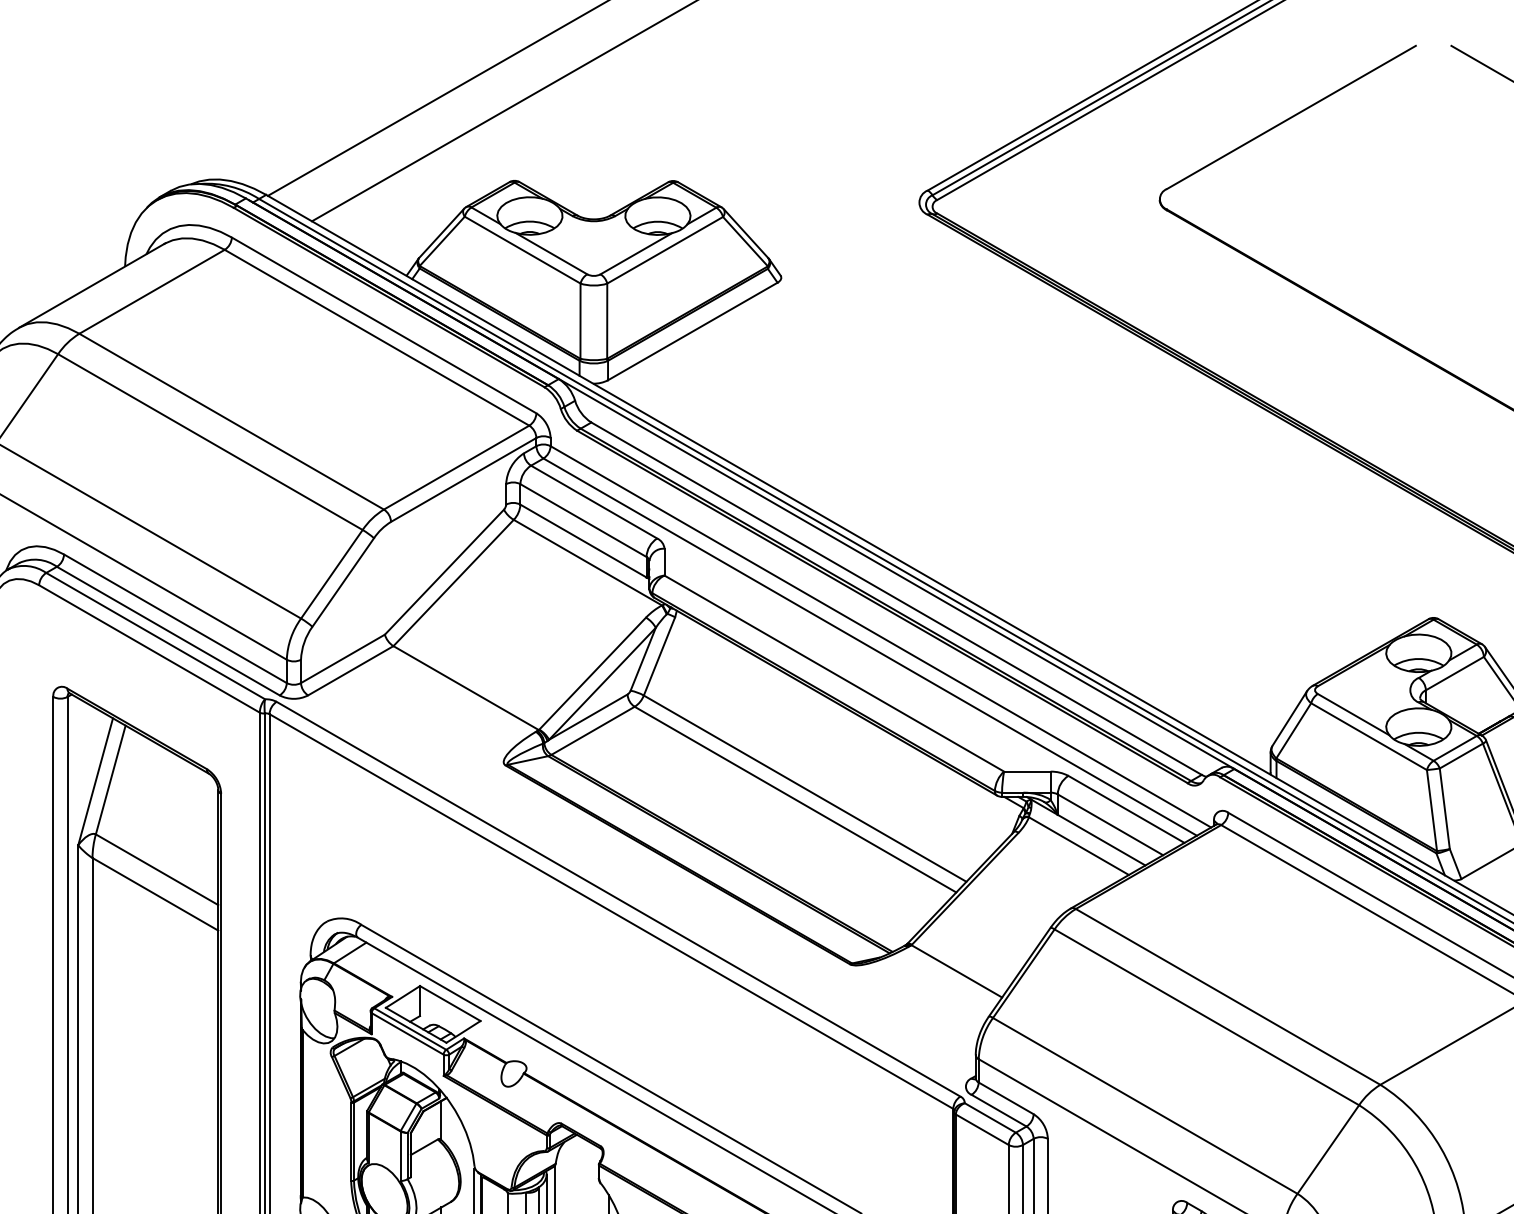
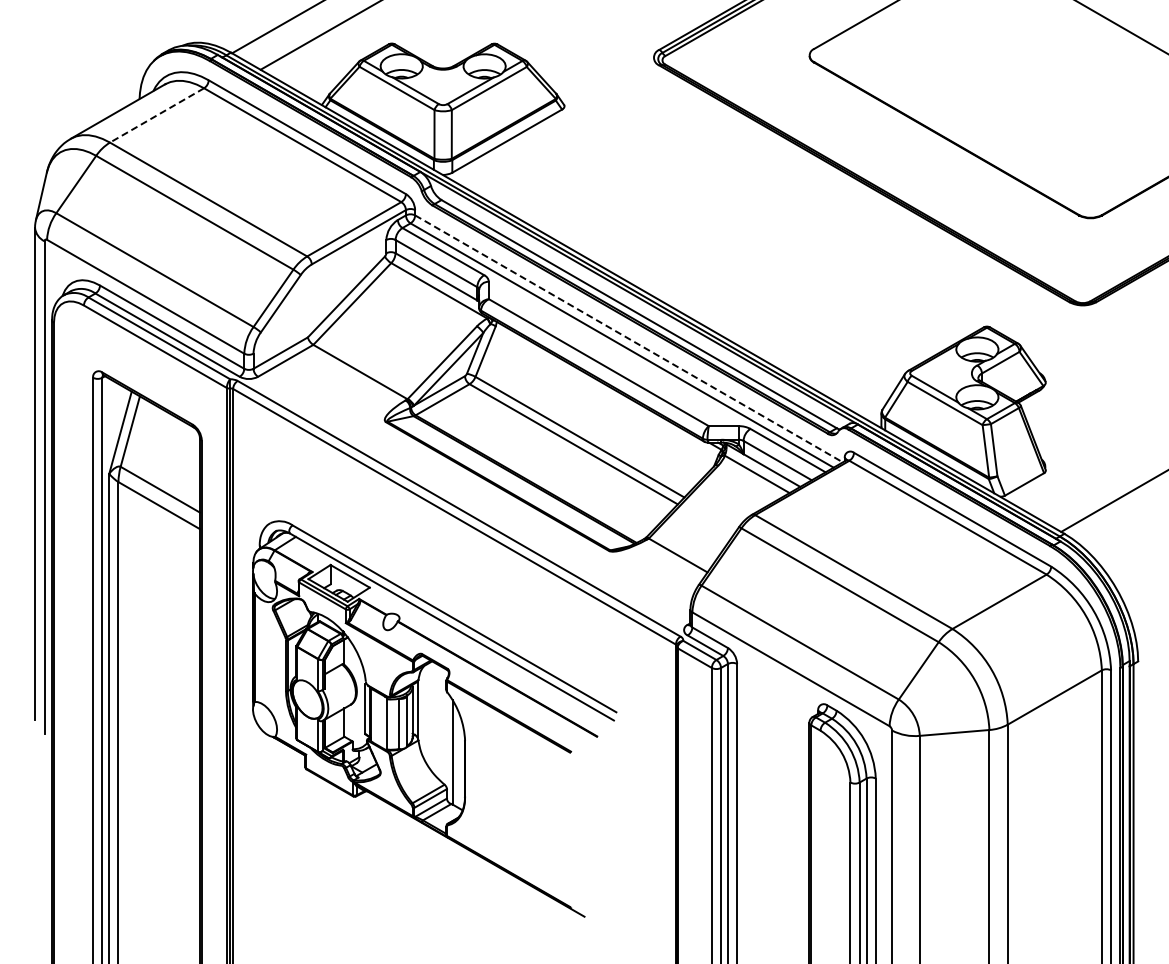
line: (151, 291) -> (156, 115), solid -> dashed
line: (881, 636) -> (629, 338), solid -> dashed

